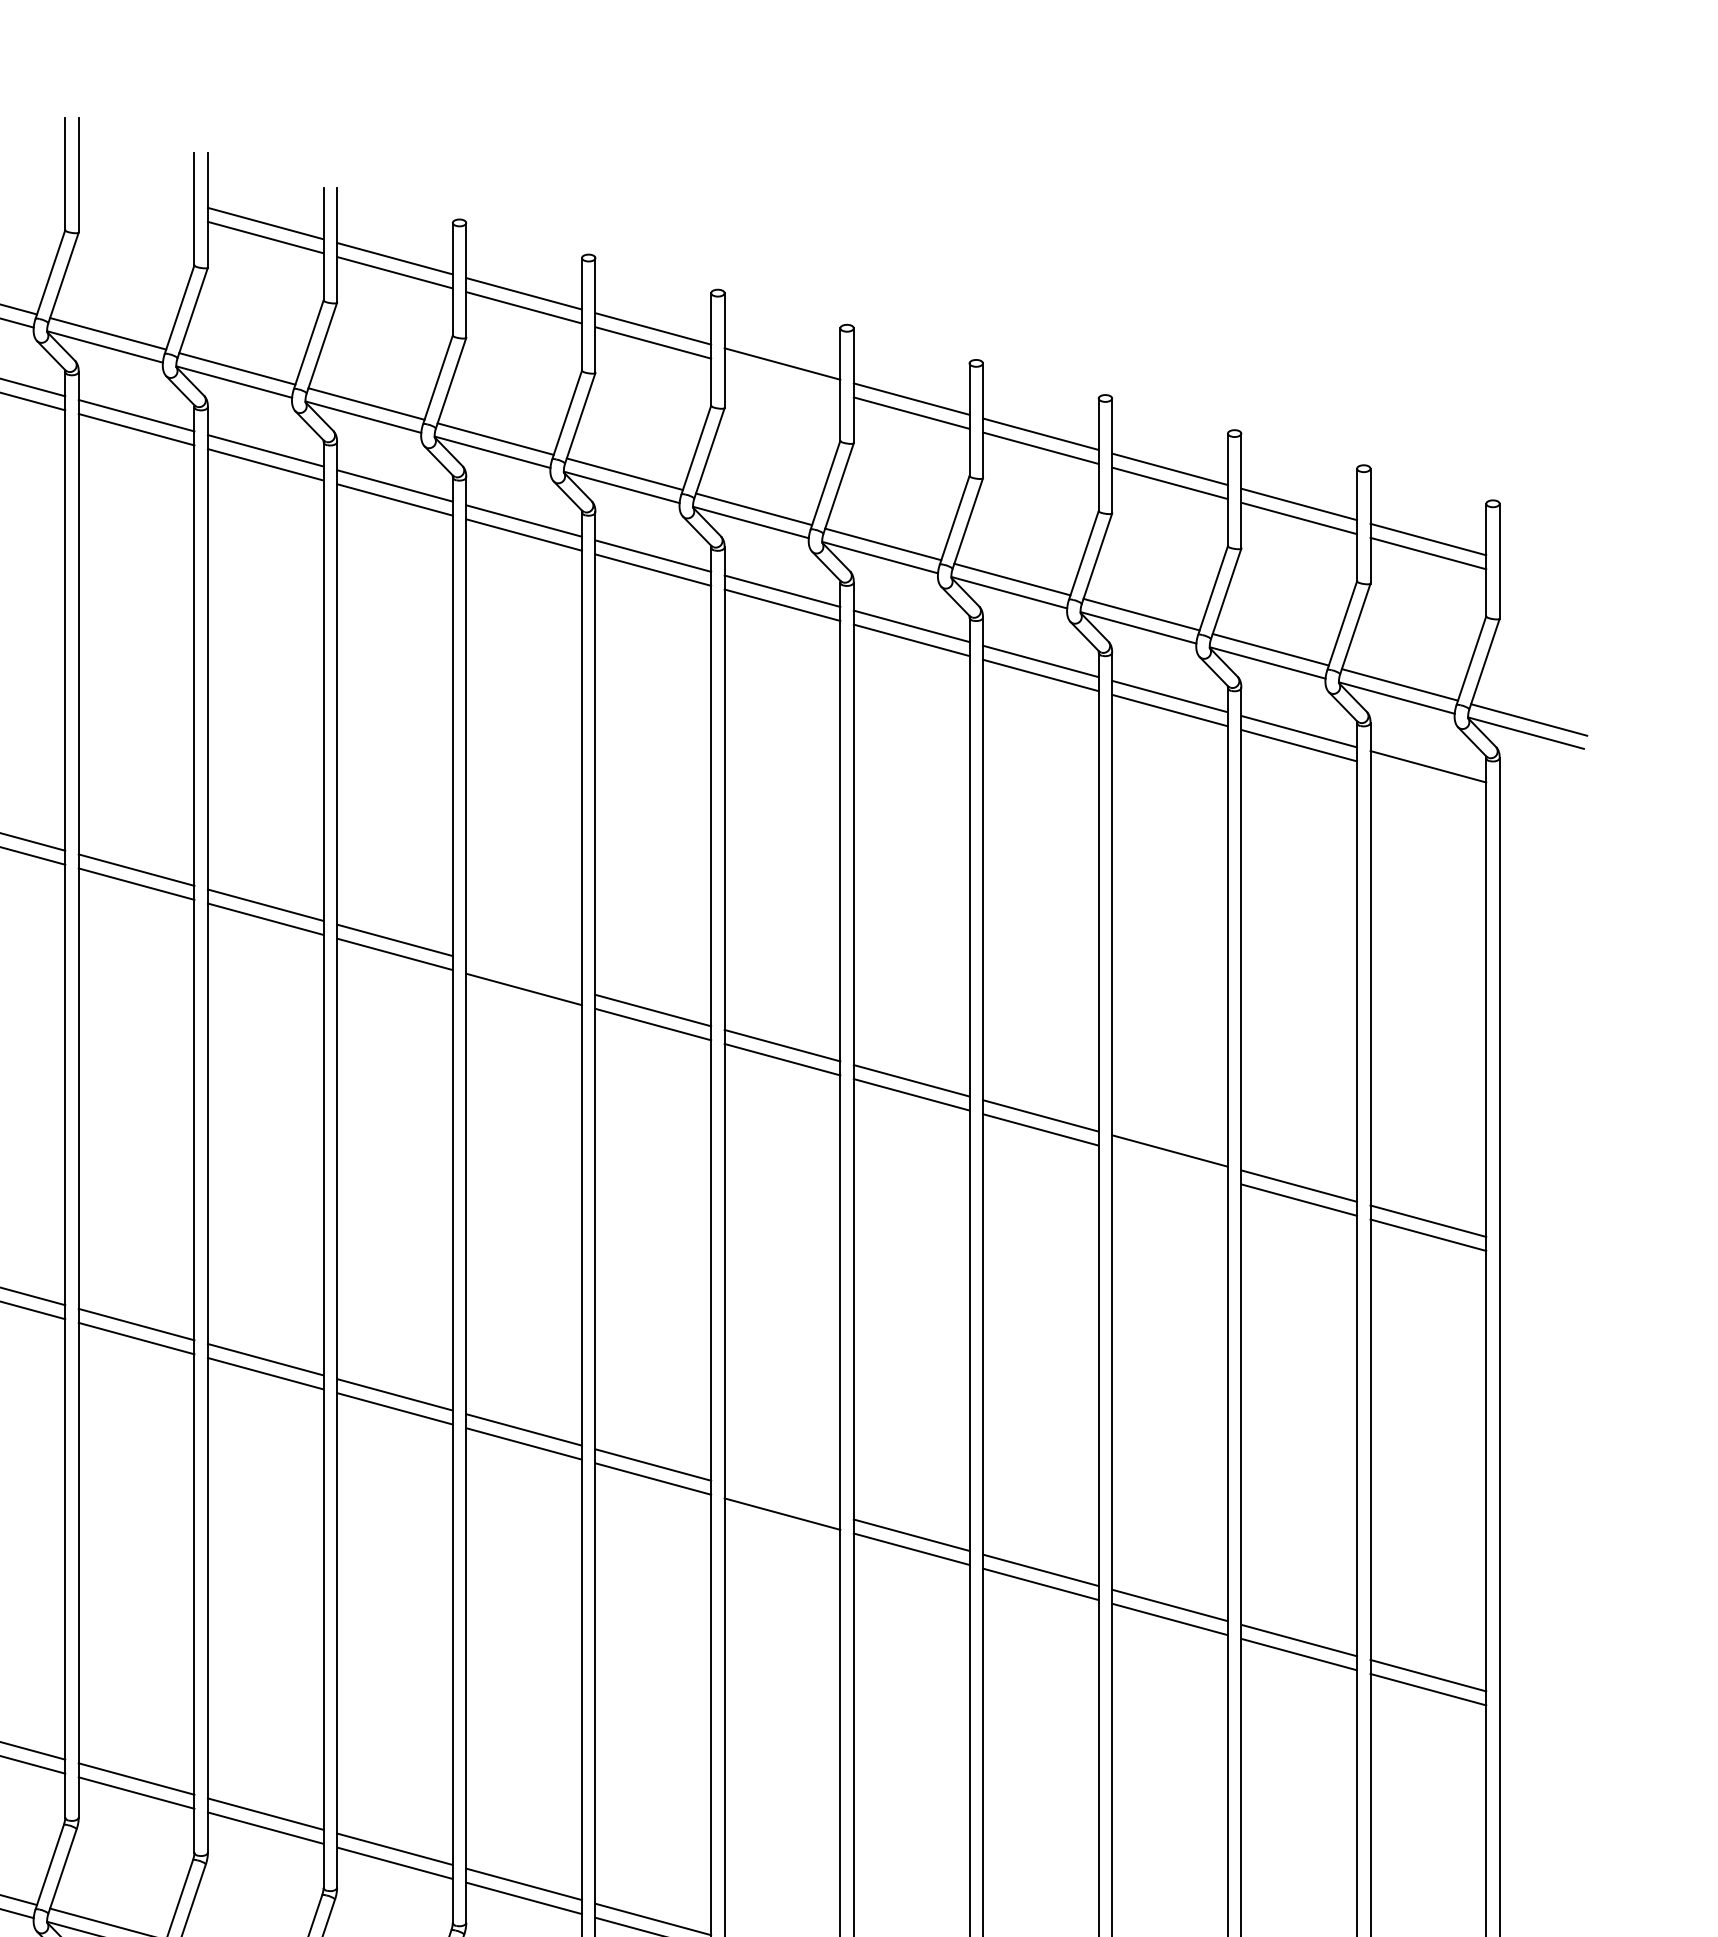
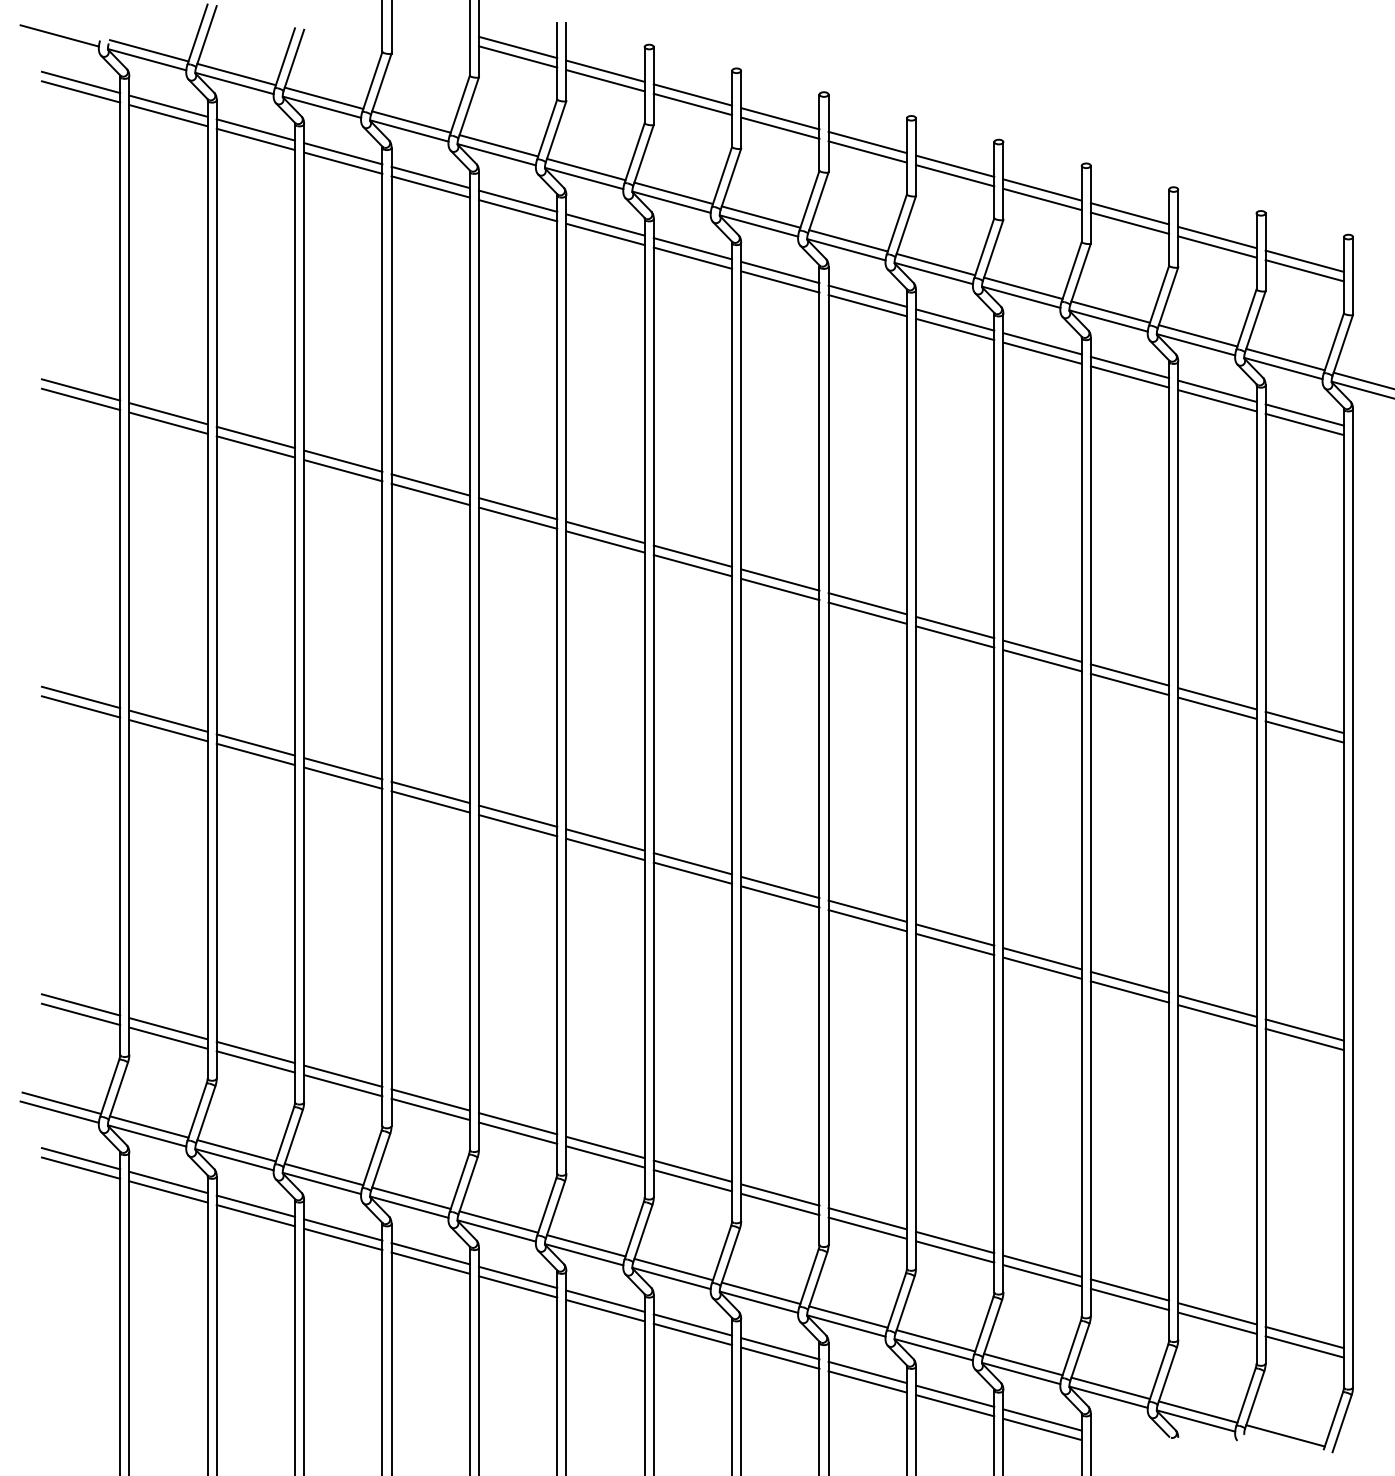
line: (782, 377) -> (867, 151), added
line: (1427, 780) -> (1304, 424), added
line: (523, 974) -> (692, 555), added
line: (1169, 1165) -> (1129, 684), added
line: (782, 1499) -> (867, 910), added

